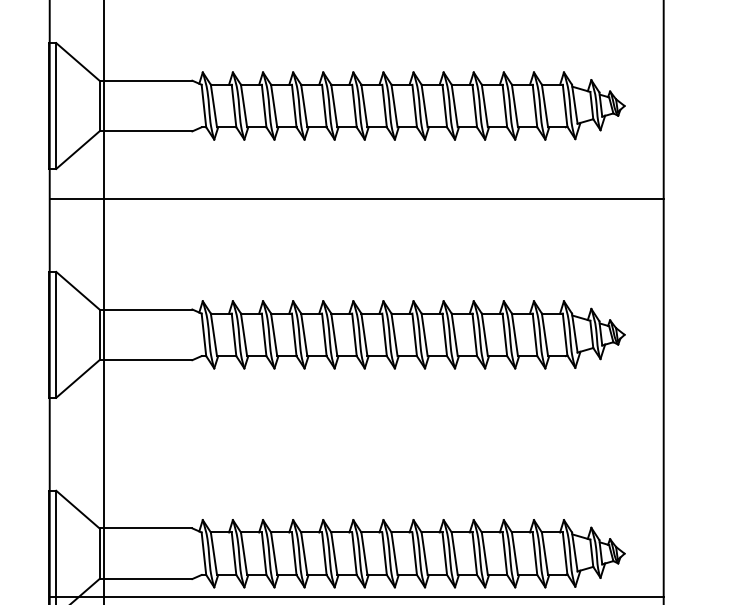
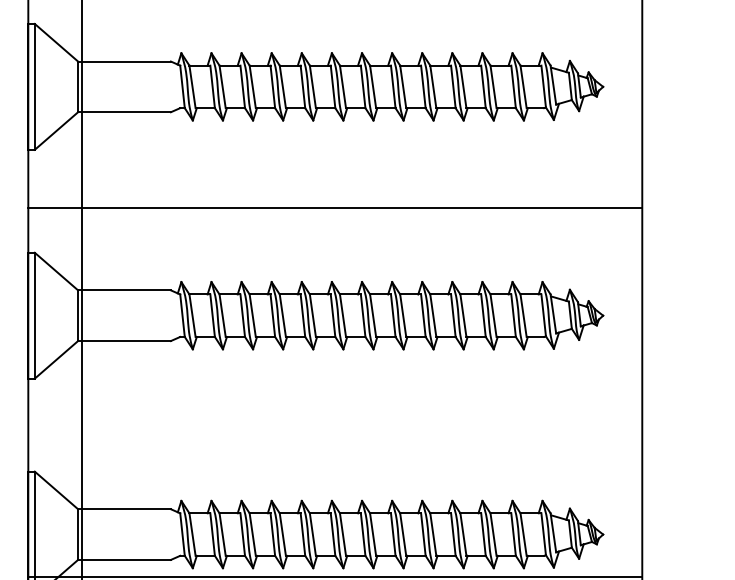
line: (356, 198) -> (335, 208), moved

